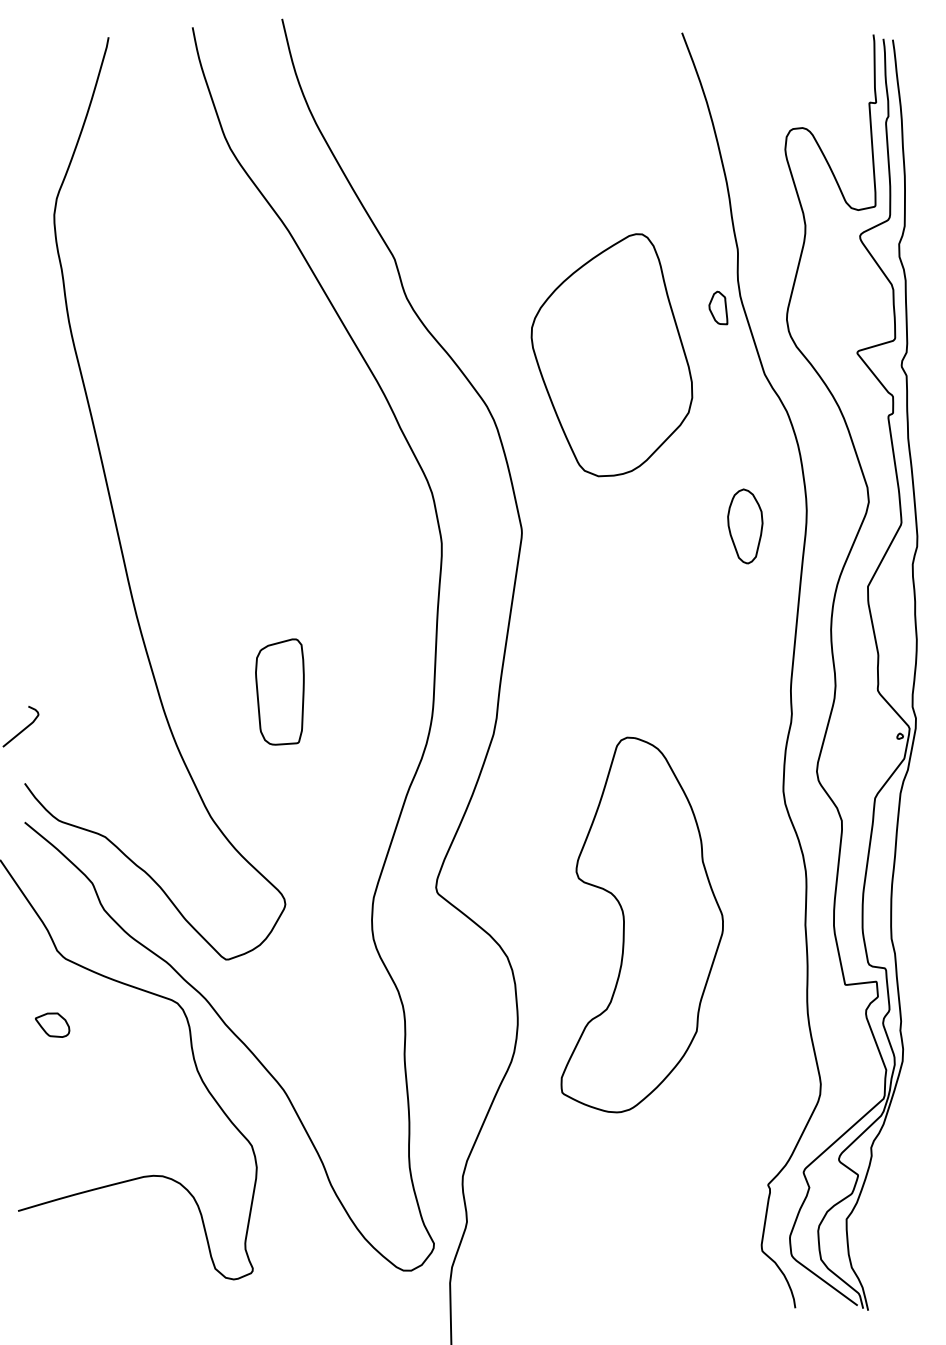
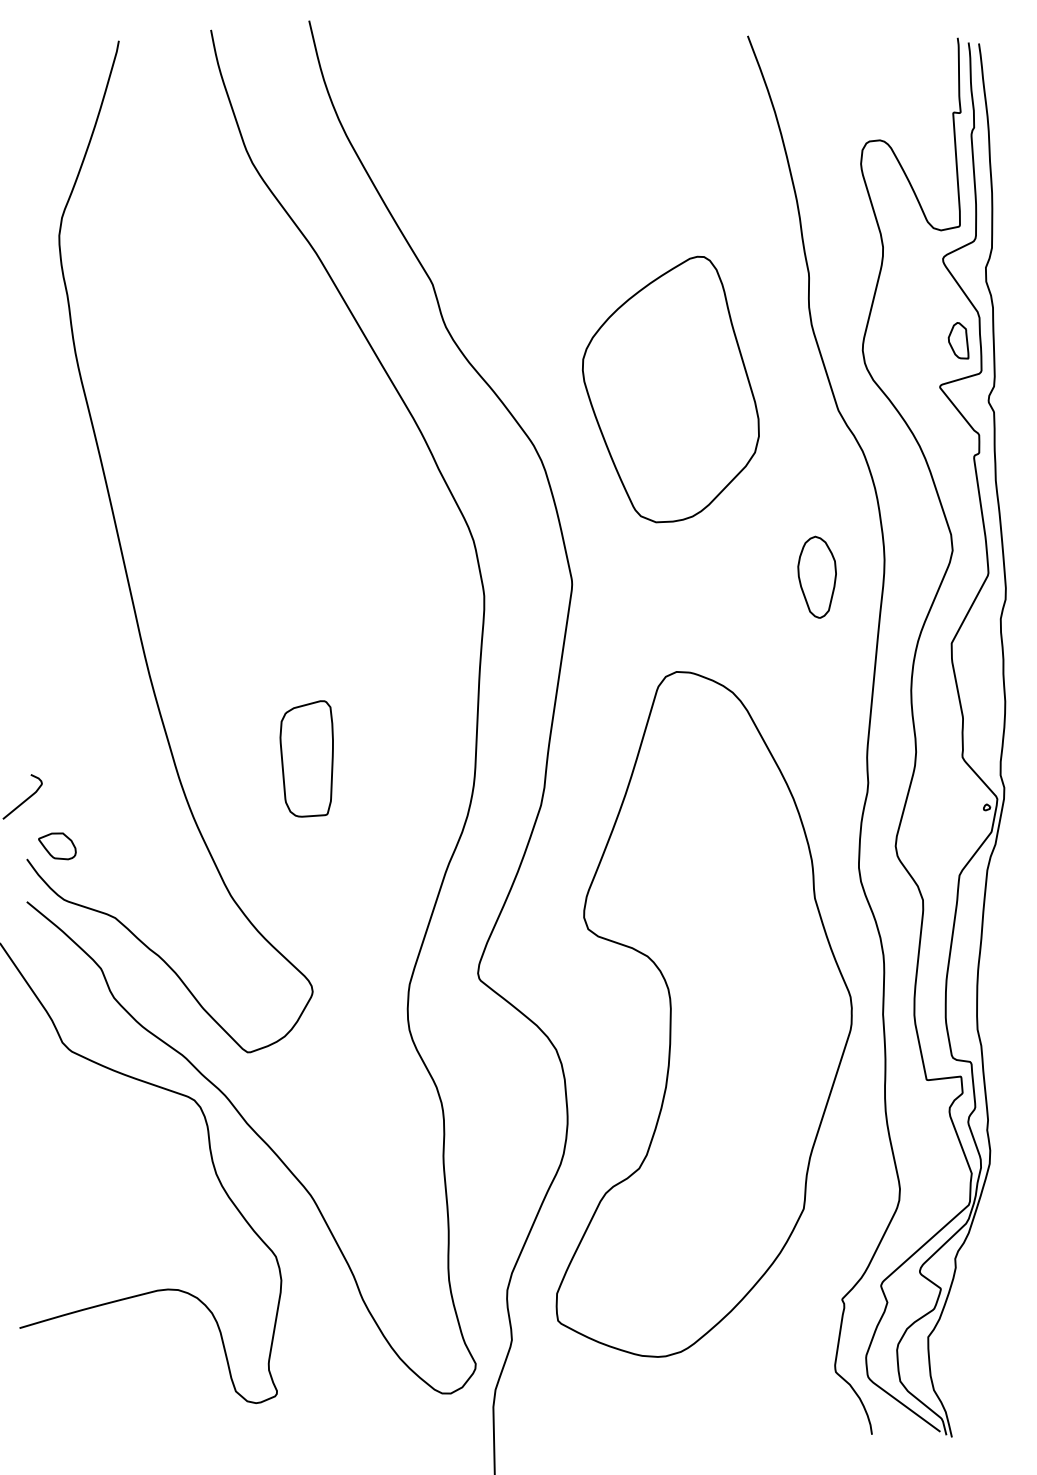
part: (718, 307) -> (958, 340), moved
part: (641, 925) -> (703, 1014), size x1.67
part: (52, 1025) -> (57, 846), moved

